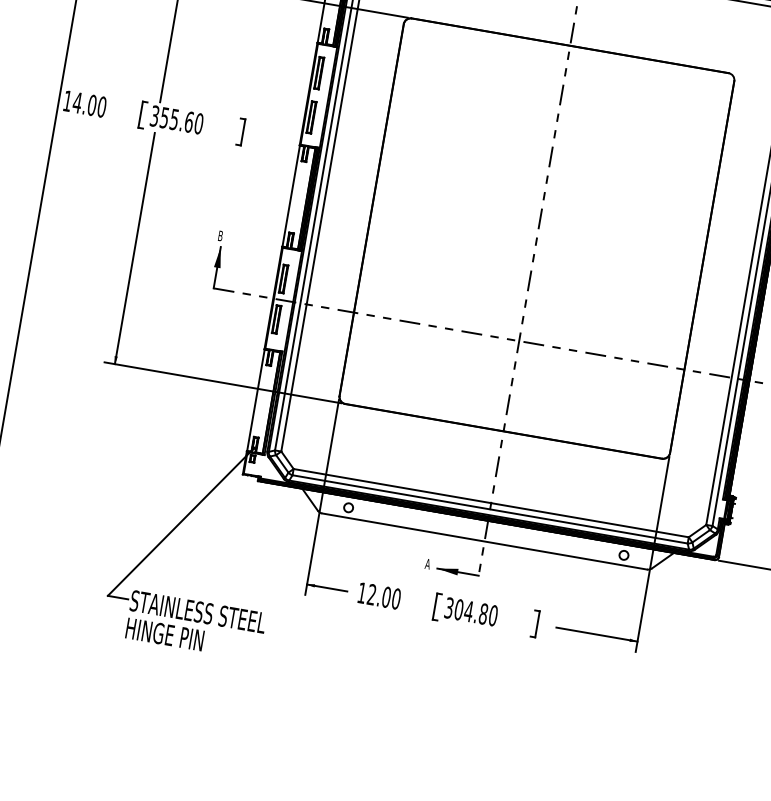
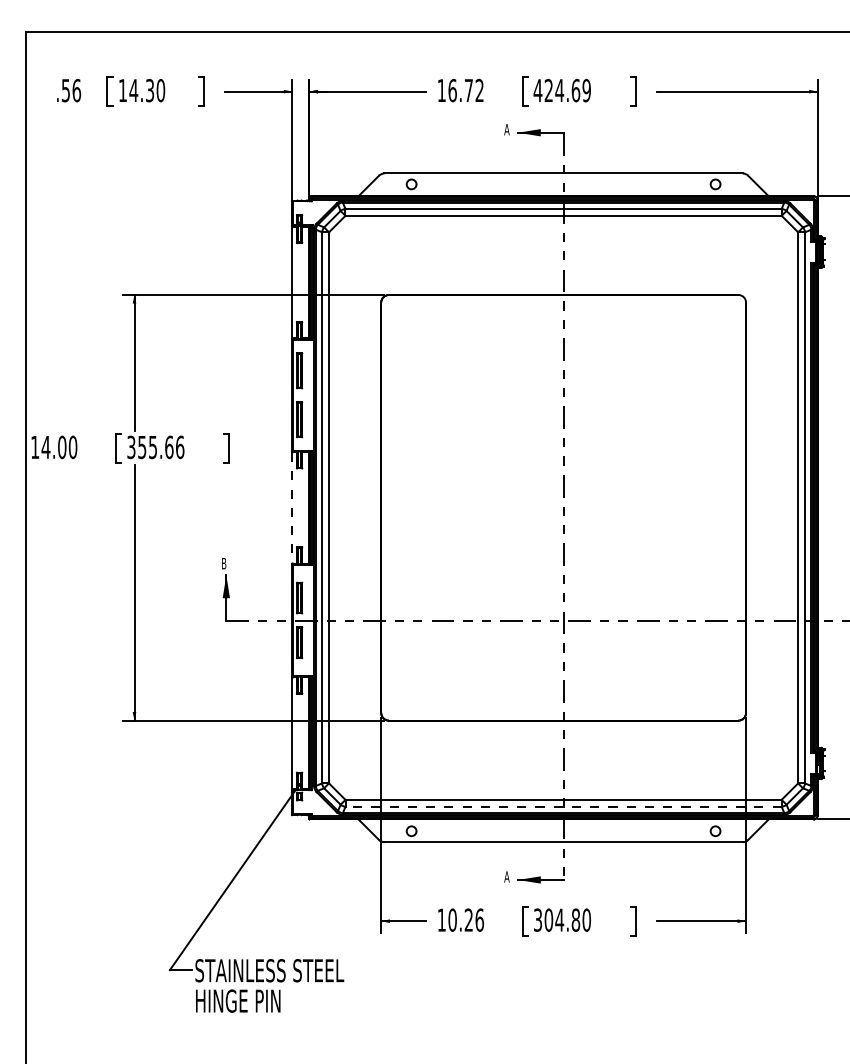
text: (199, 123) -> (180, 446), 355.60 -> 355.66
line: (291, 195) -> (292, 507), solid -> dashed
line: (490, 509) -> (563, 806), solid -> dashed
text: (384, 596) -> (466, 919), 12.00 -> 10.26

